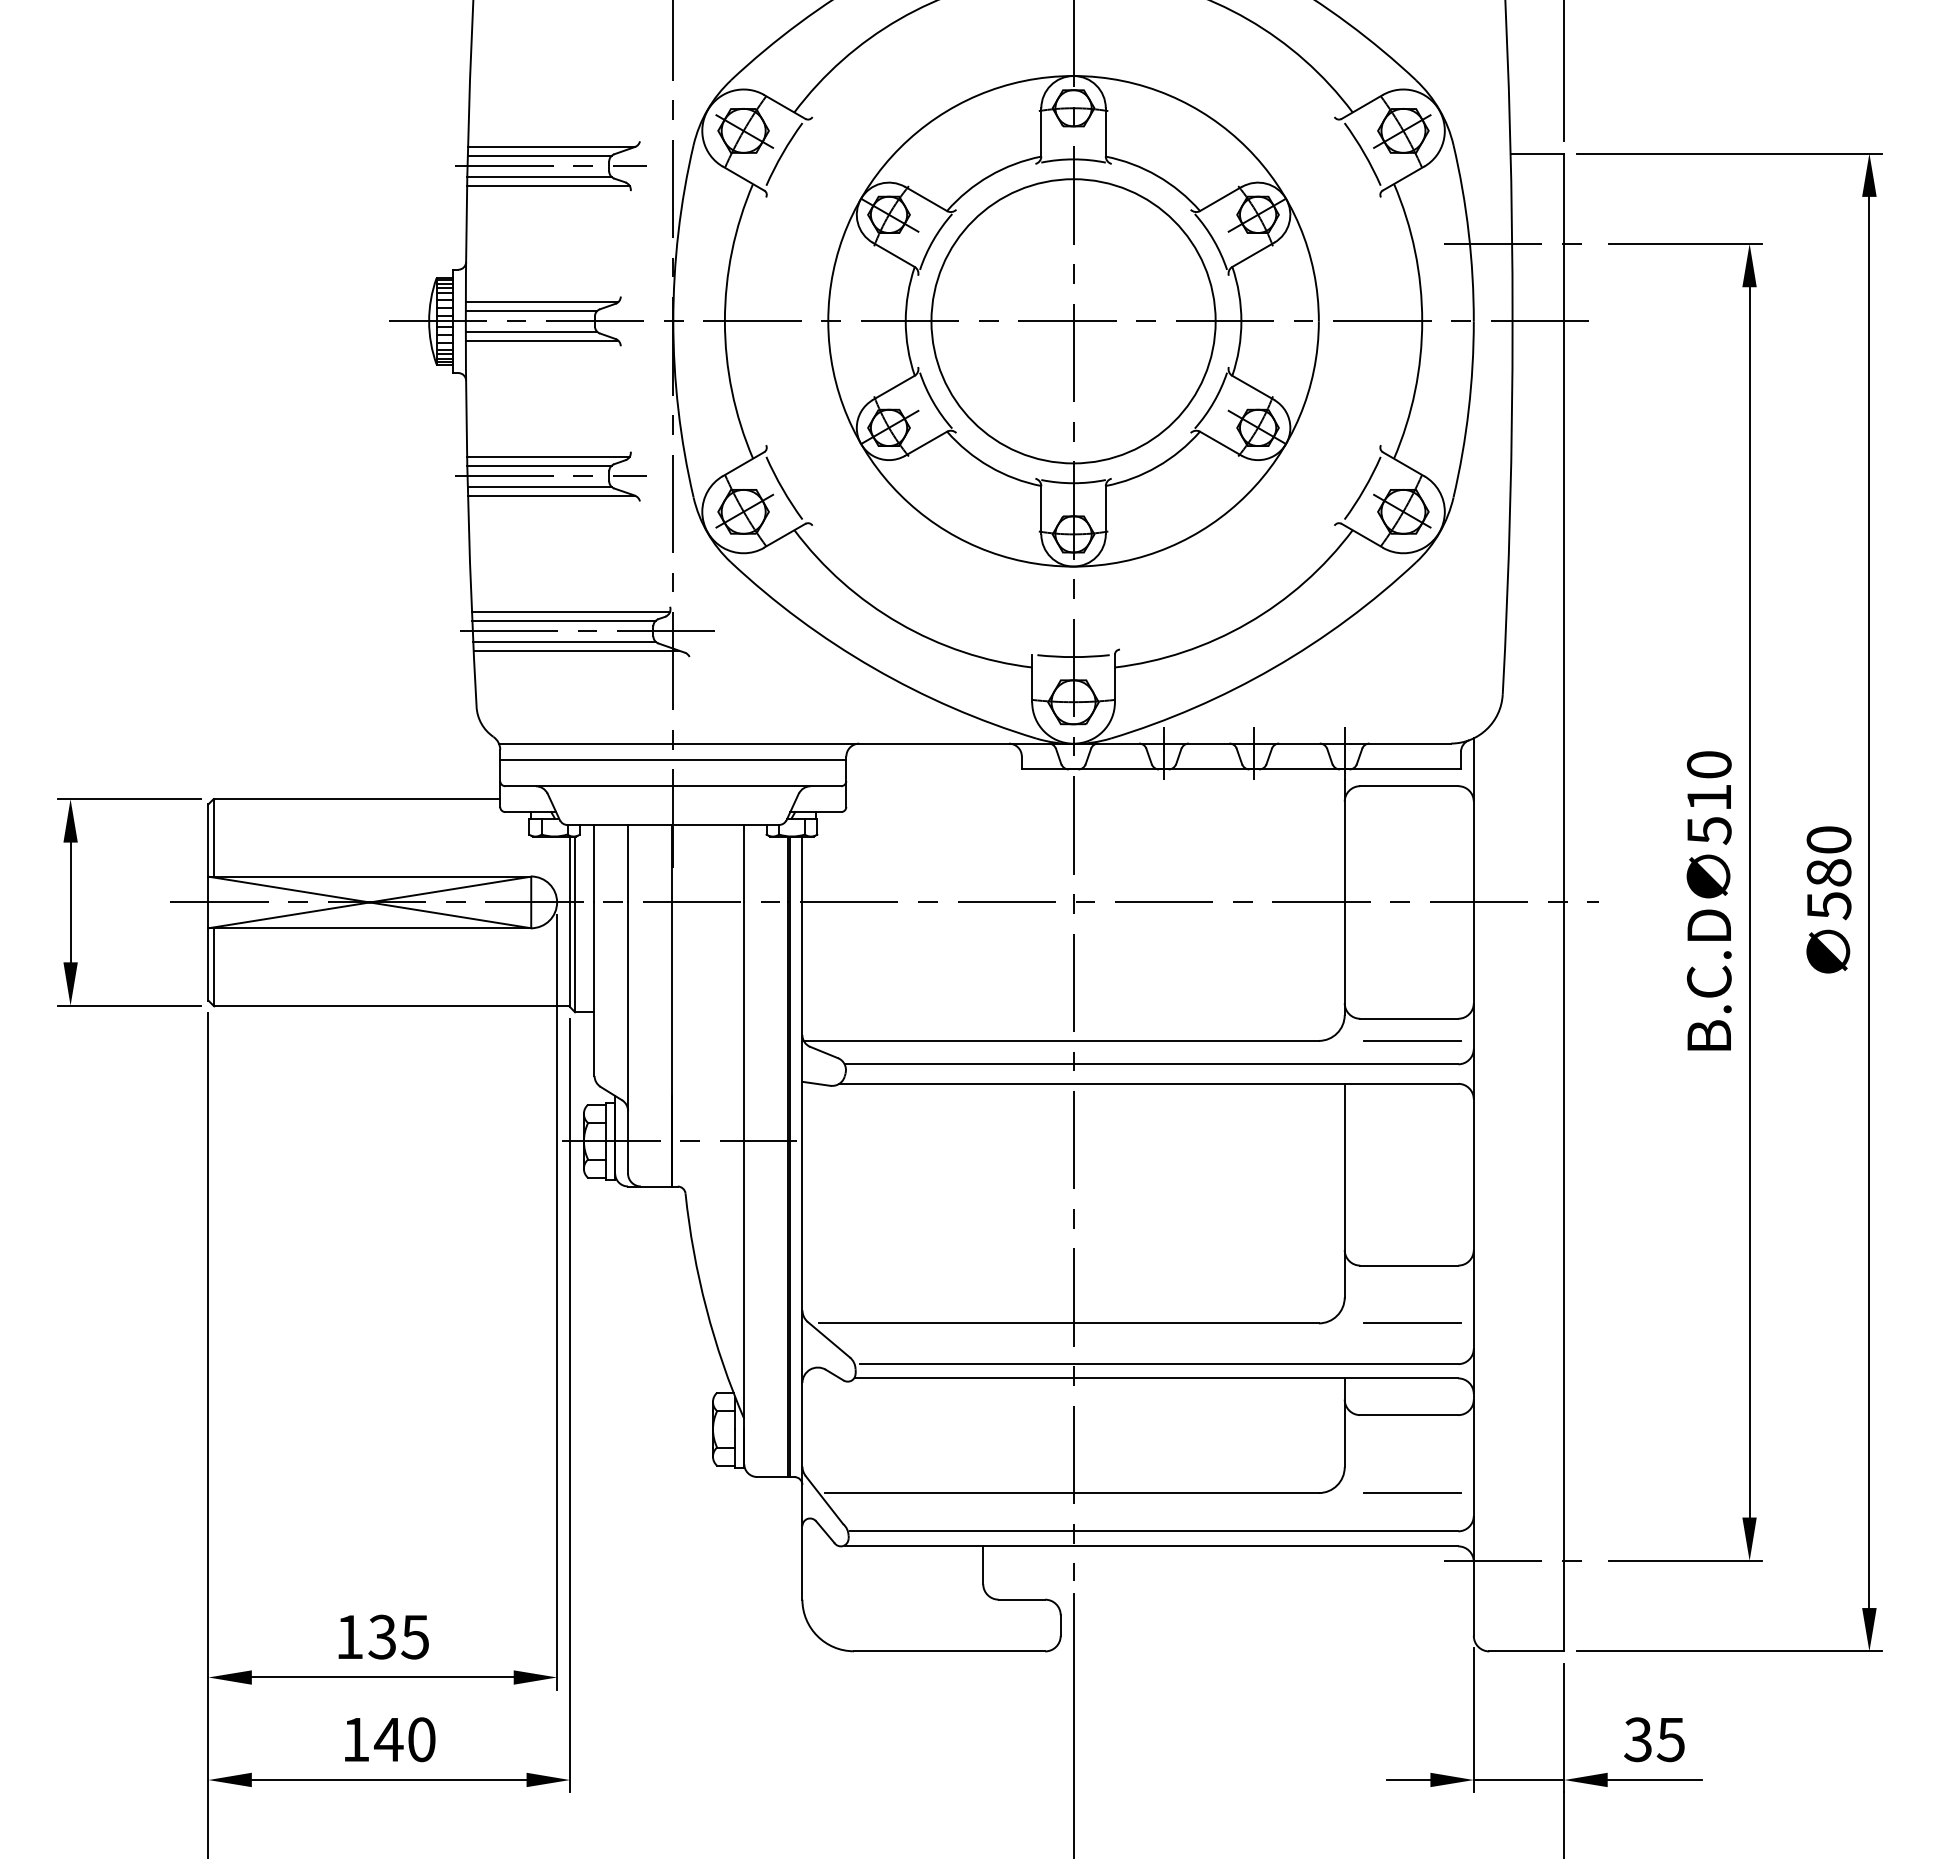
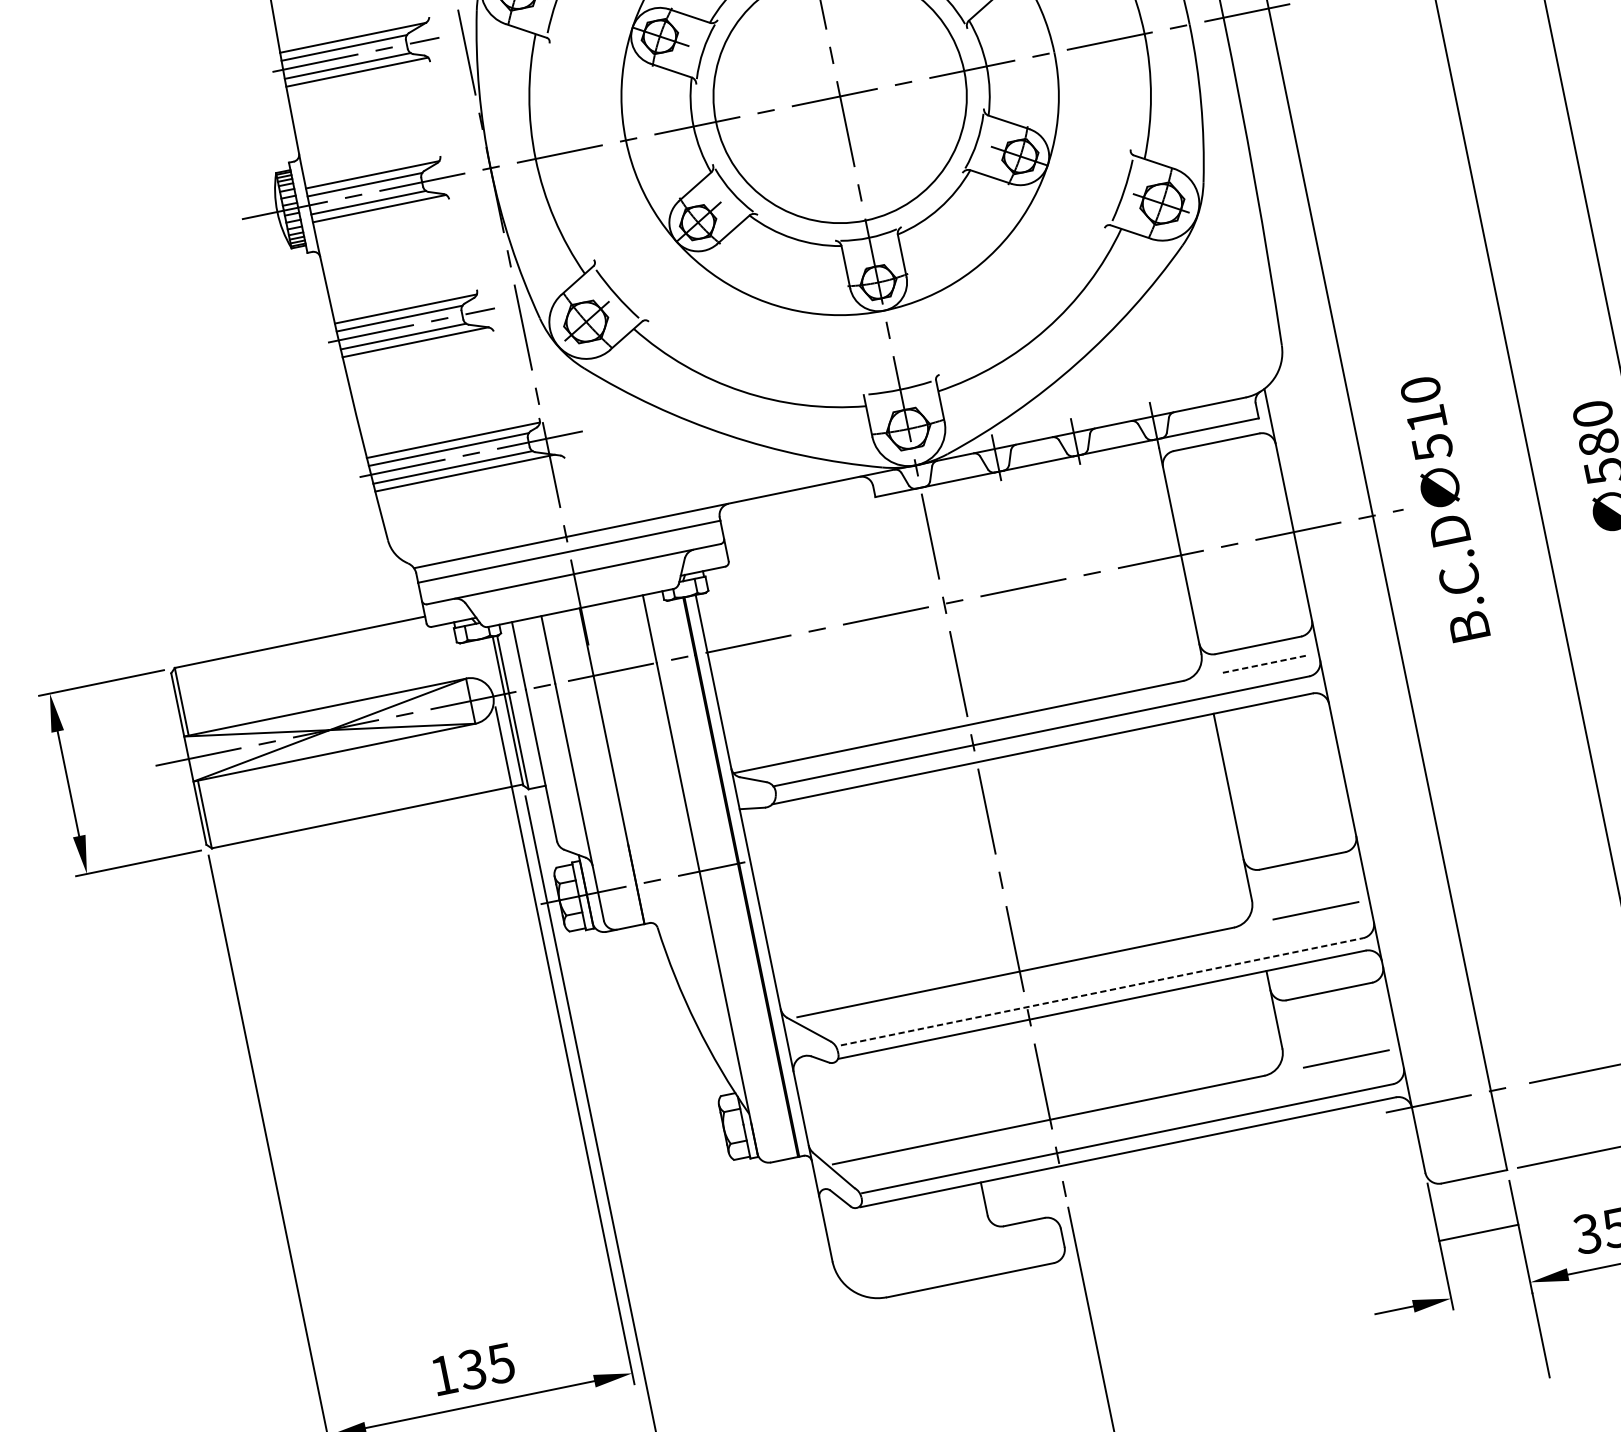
text: (1708, 900) -> (1444, 508), moved
line: (1412, 1040) -> (1265, 663), solid -> dashed
line: (1159, 1364) -> (1102, 992), solid -> dashed
line: (1518, 1780) -> (1478, 1233), moved

